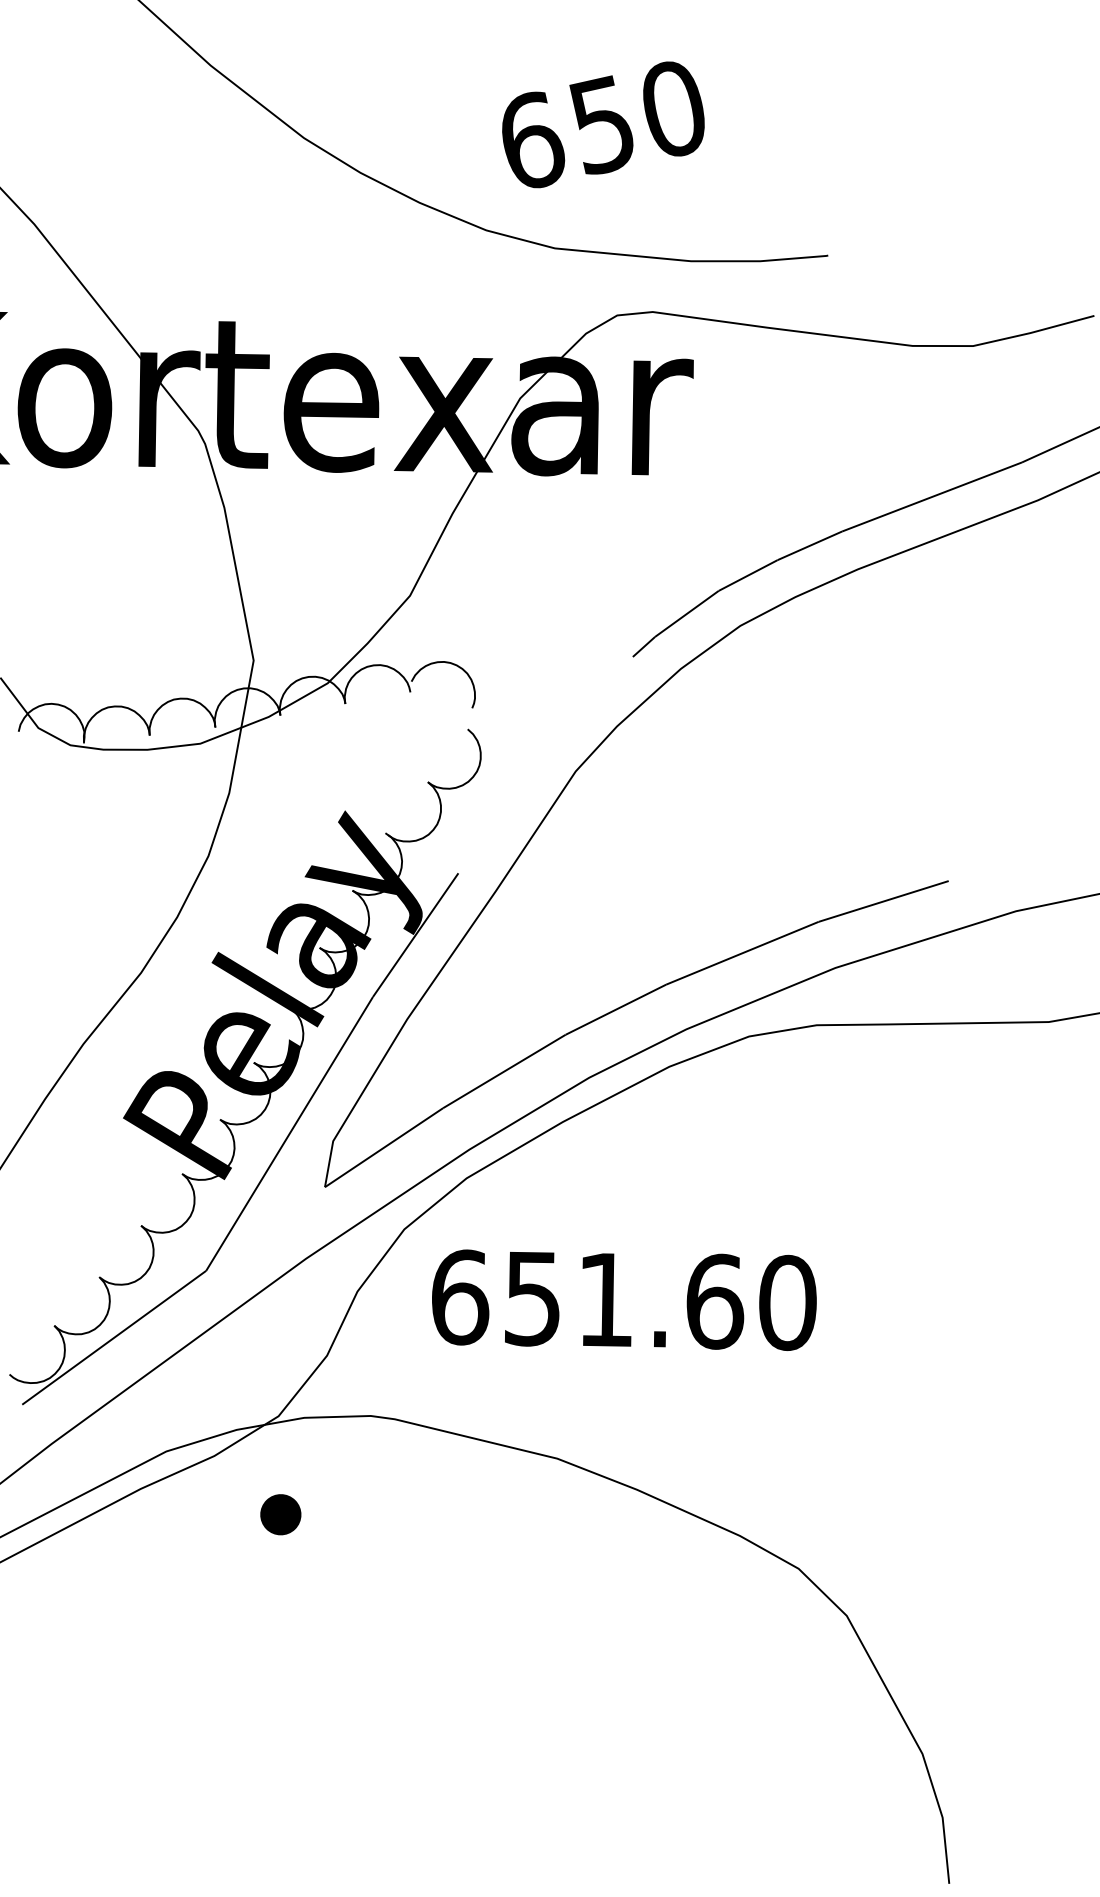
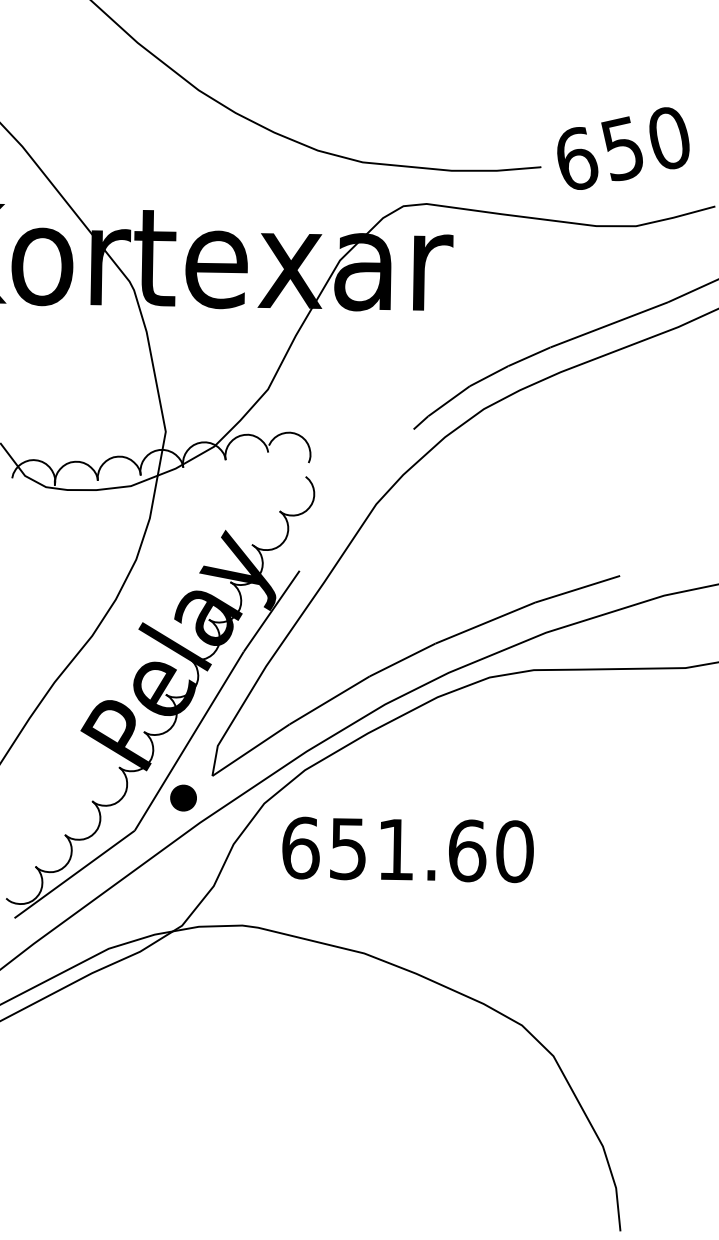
text: (603, 124) -> (623, 148), moved
part: (280, 1513) -> (183, 797), moved

